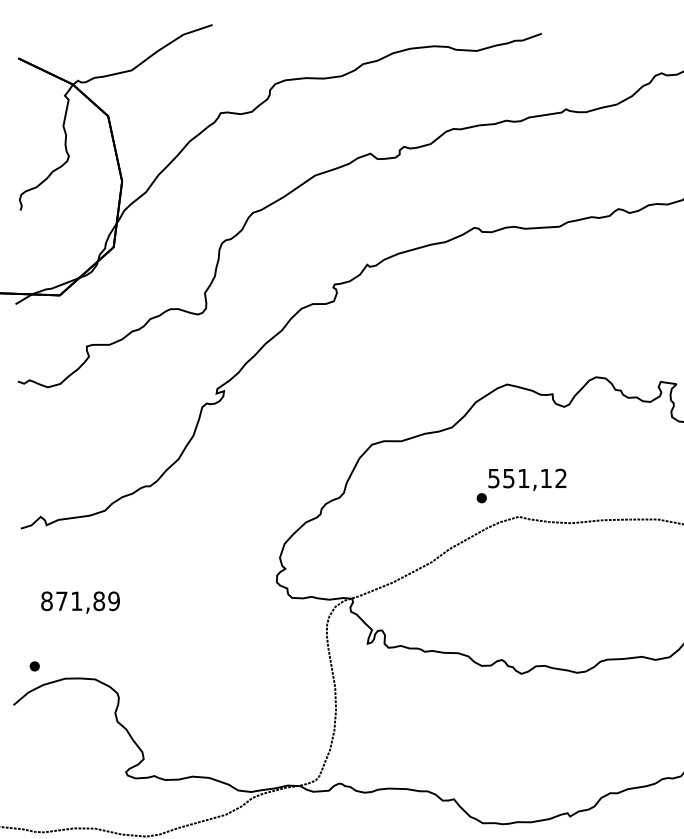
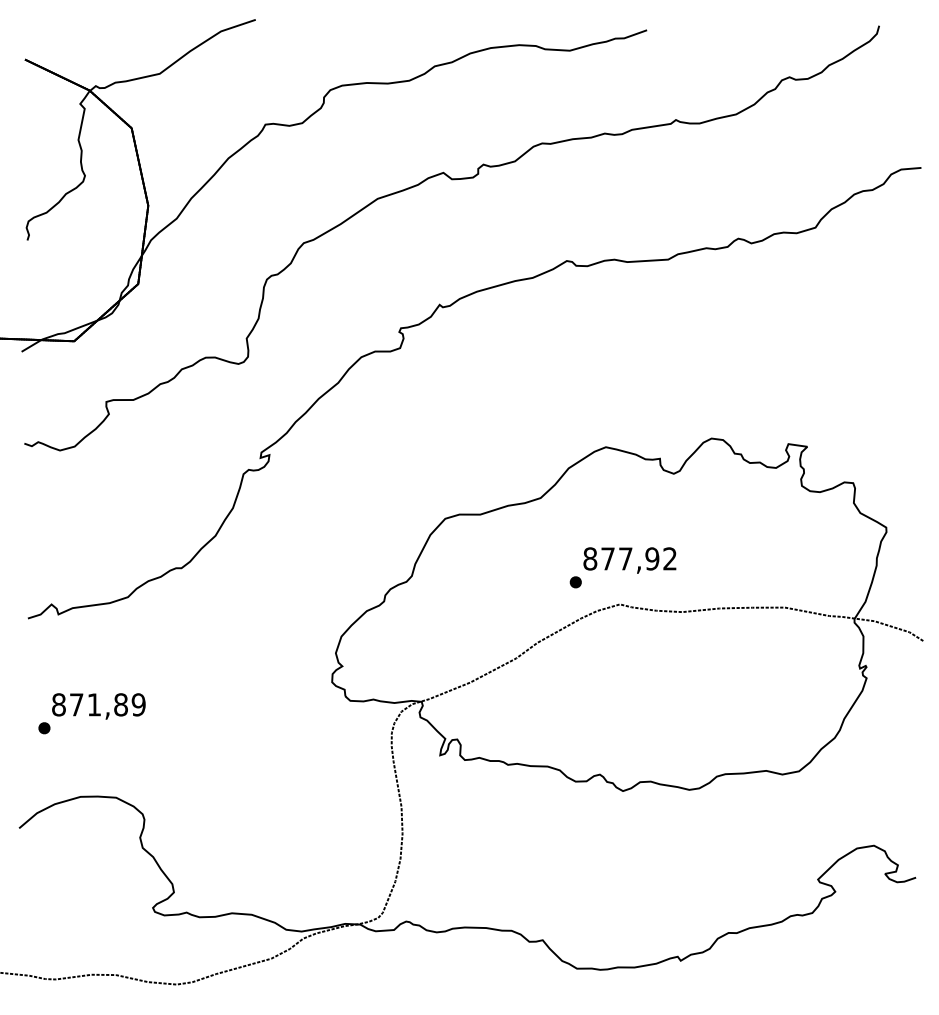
text: (520, 478) -> (621, 558), 551,12 -> 877,92
part: (34, 666) -> (44, 728), moved

